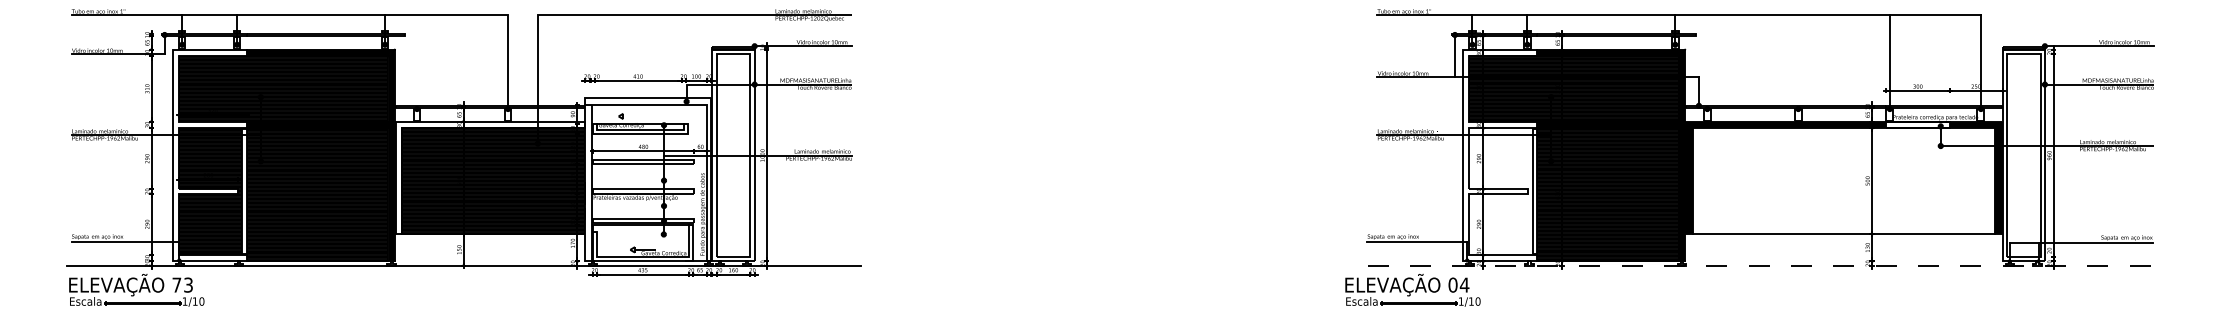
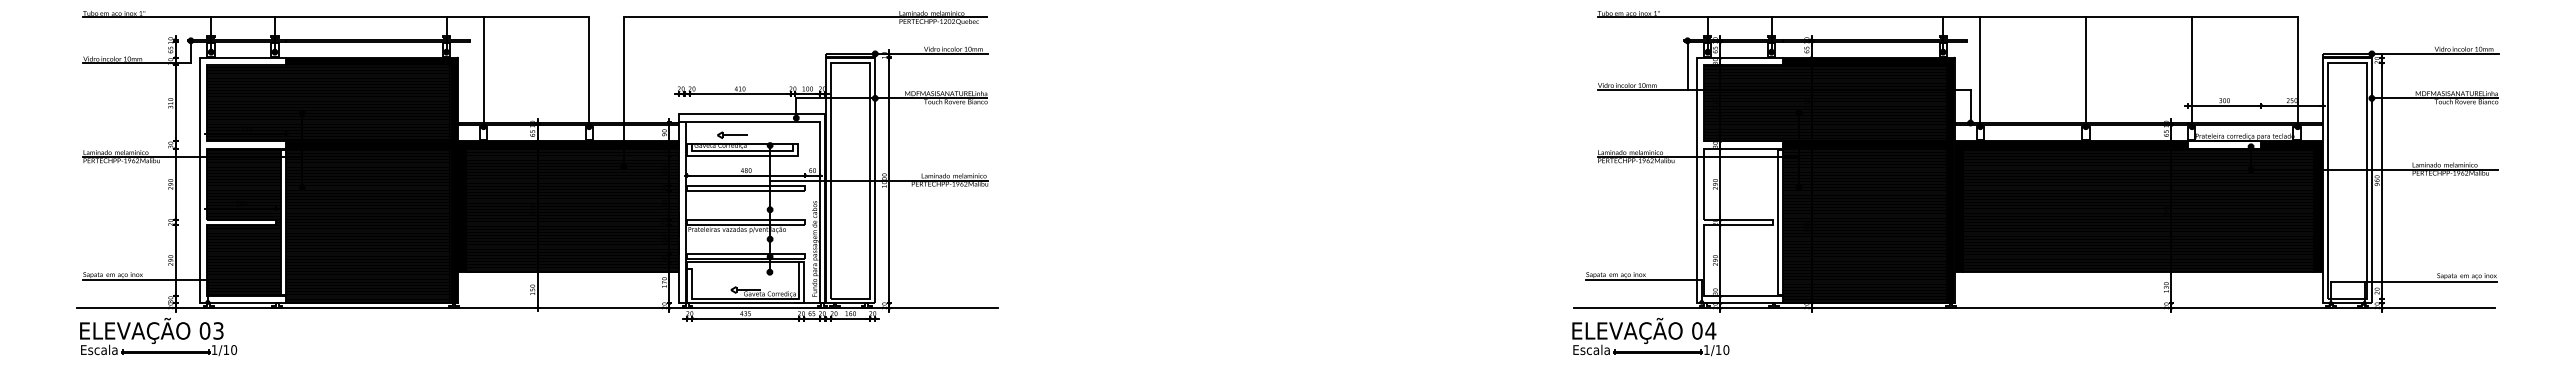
line: (416, 61) -> (483, 71), added
line: (1707, 61) -> (1980, 71), added
line: (1798, 61) -> (2085, 71), added
line: (634, 116) -> (735, 135), added
fill: (490, 177) -> (568, 206), added
hatch: (1843, 180) -> (2138, 209), added
line: (1753, 265) -> (2033, 308), dashed -> solid
text: (176, 284) -> (204, 330), 73 -> 03
part: (1412, 290) -> (1650, 337), moved

